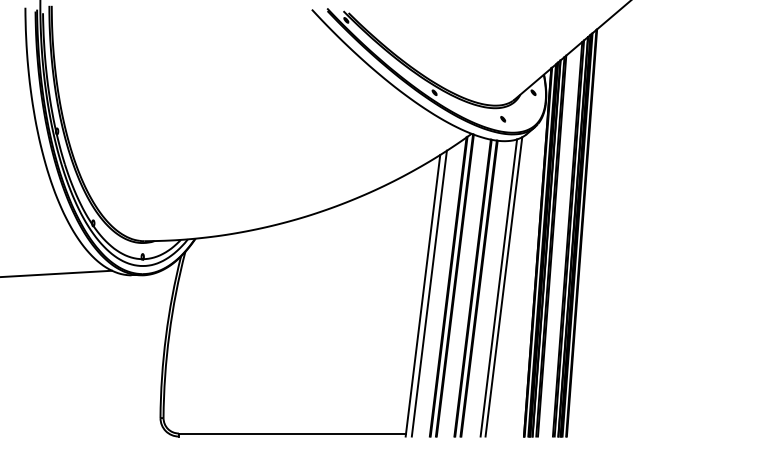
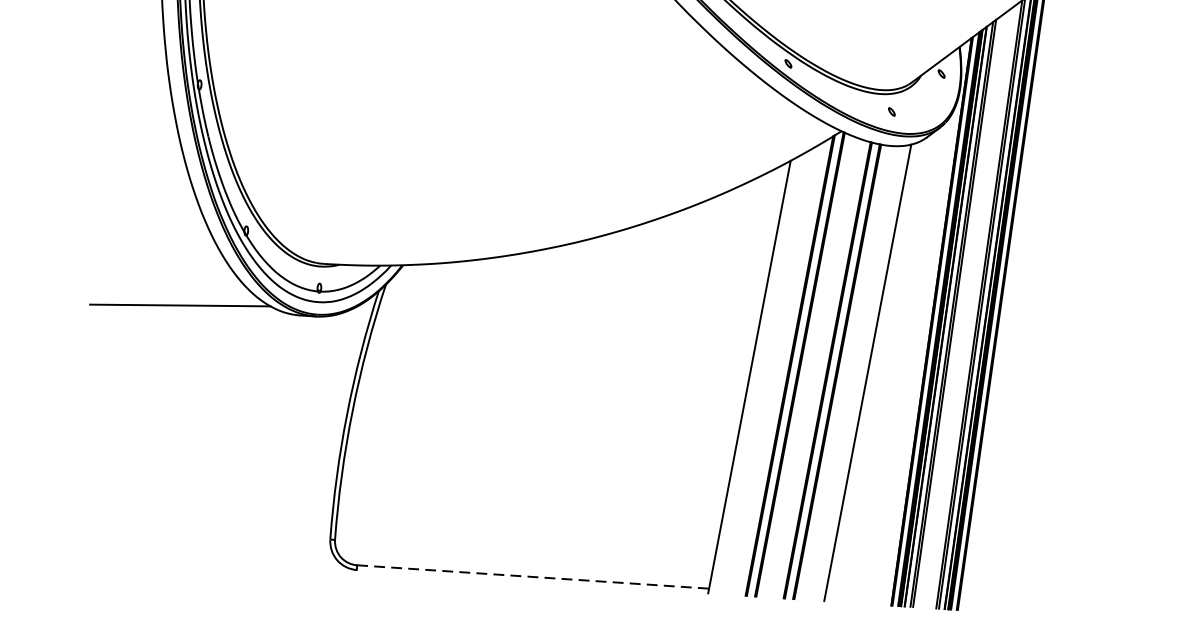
line: (503, 286) -> (875, 371), removed
line: (428, 293) -> (758, 374), removed
line: (292, 433) -> (533, 576), solid -> dashed

